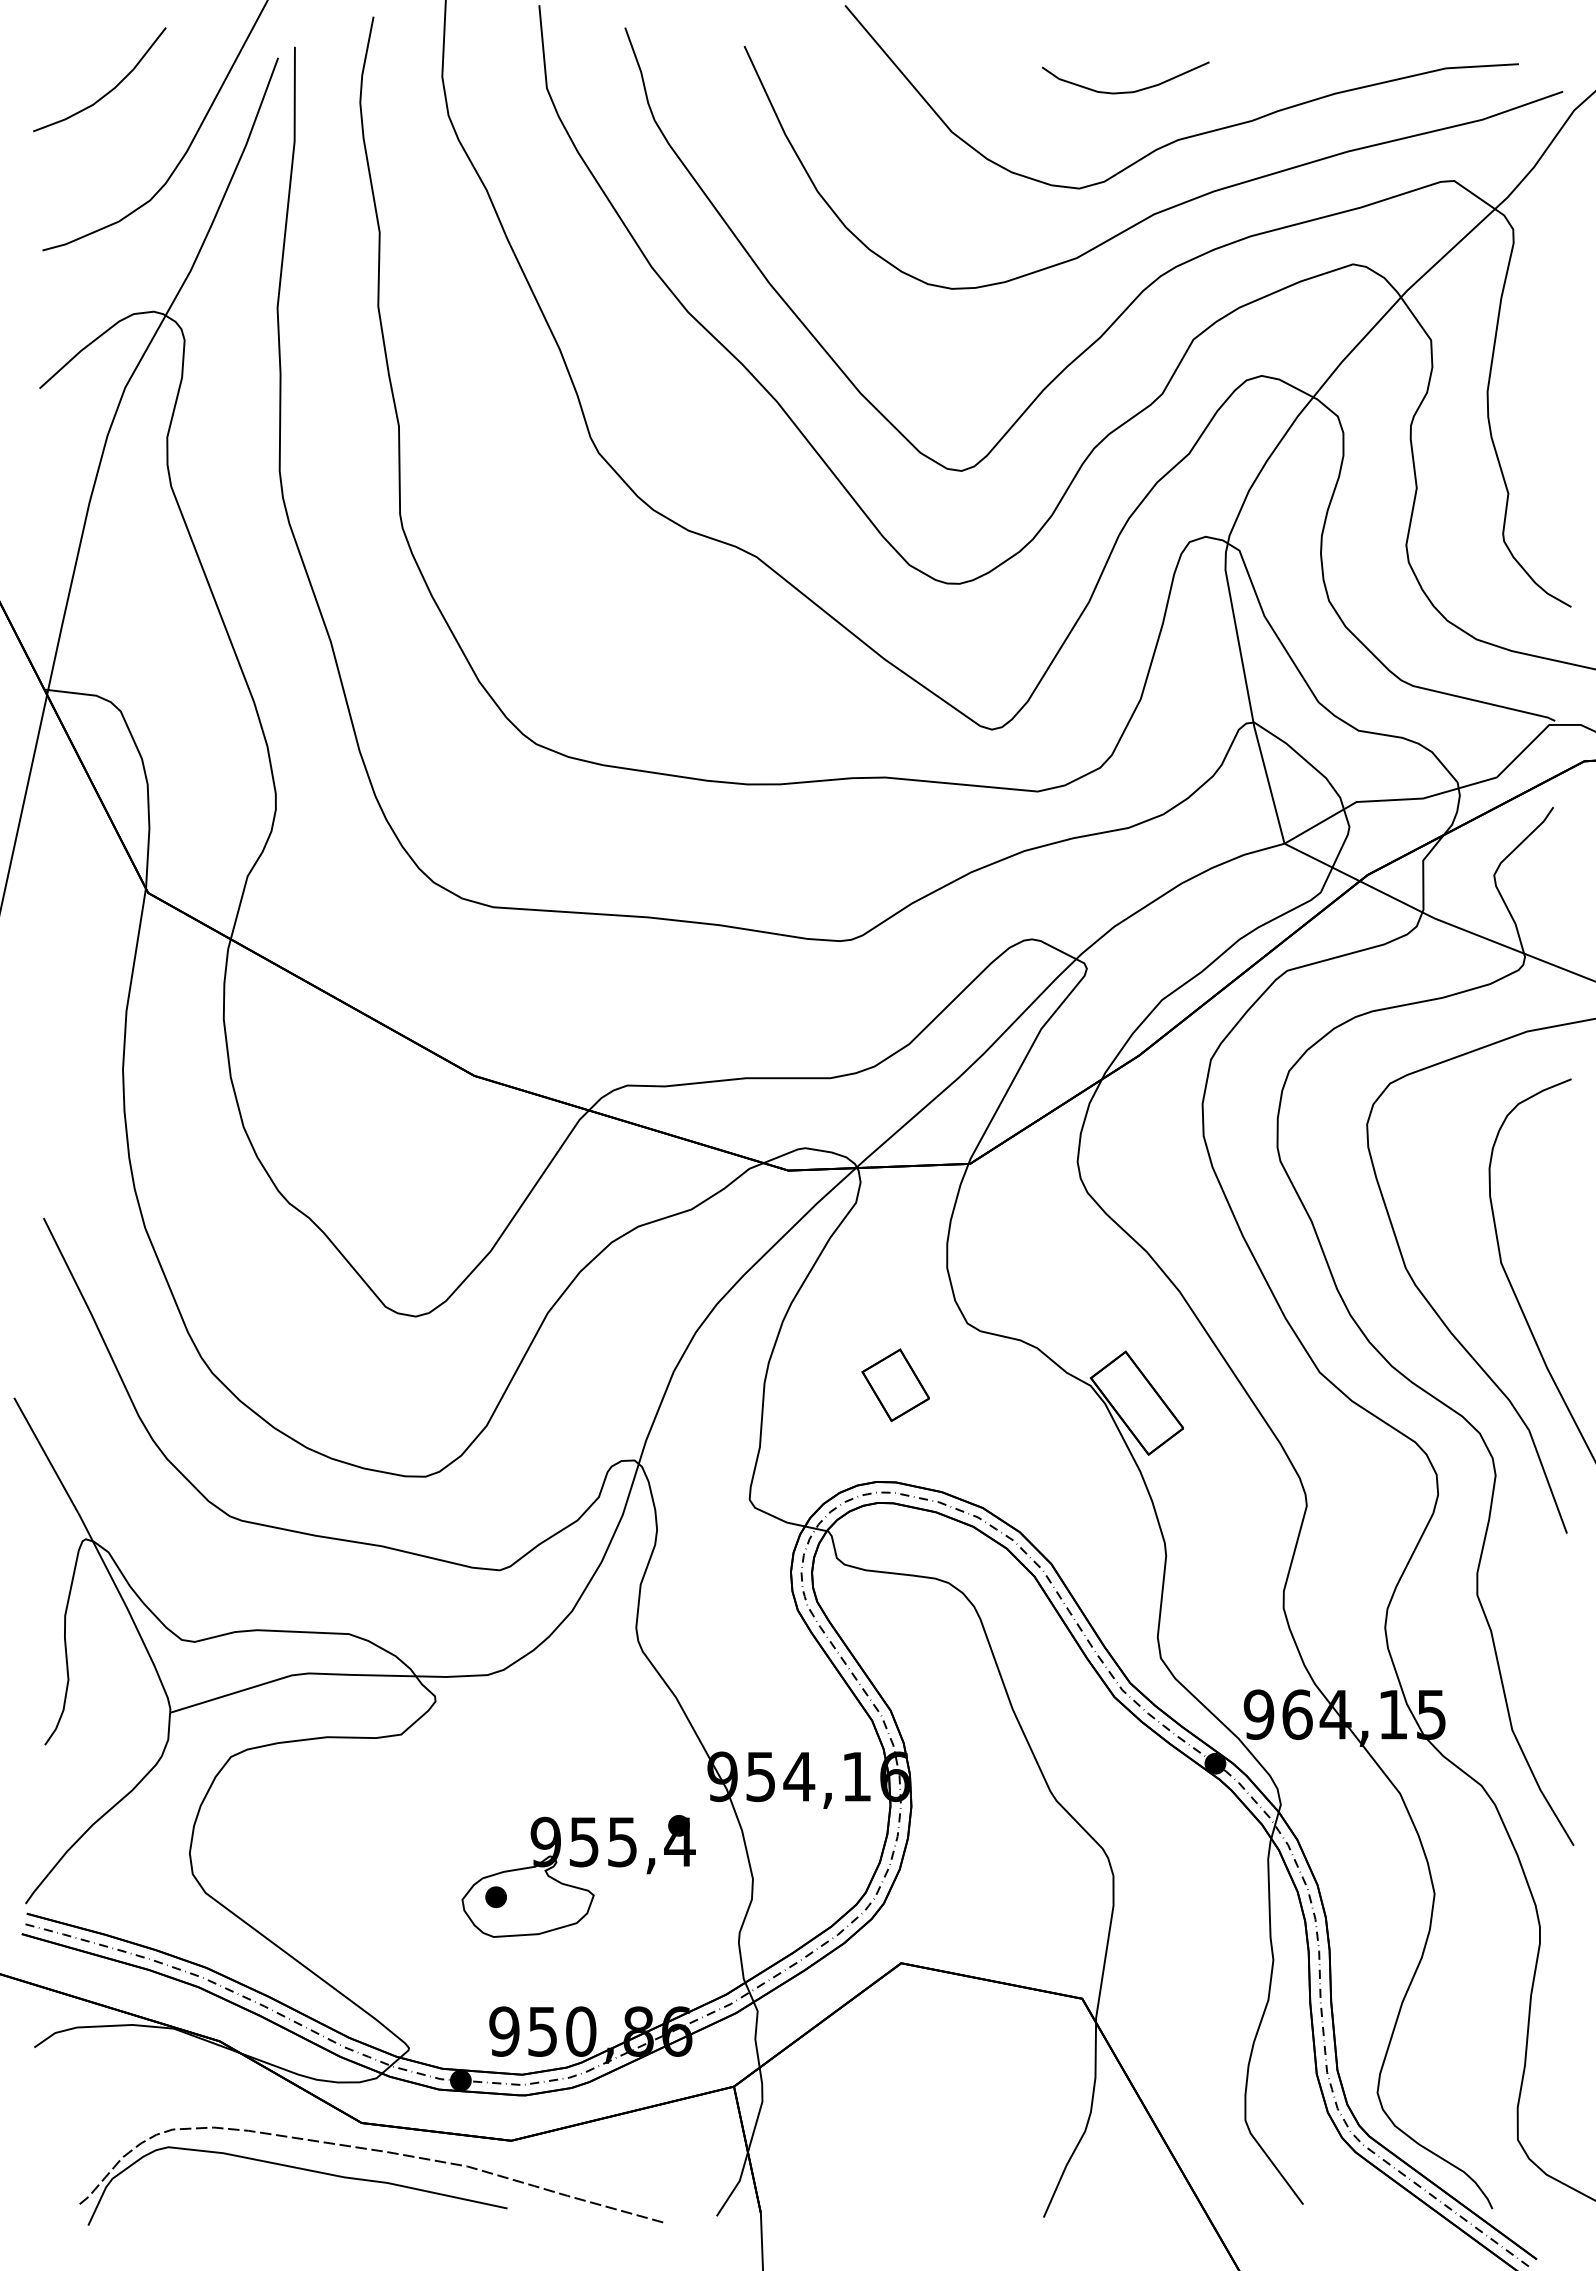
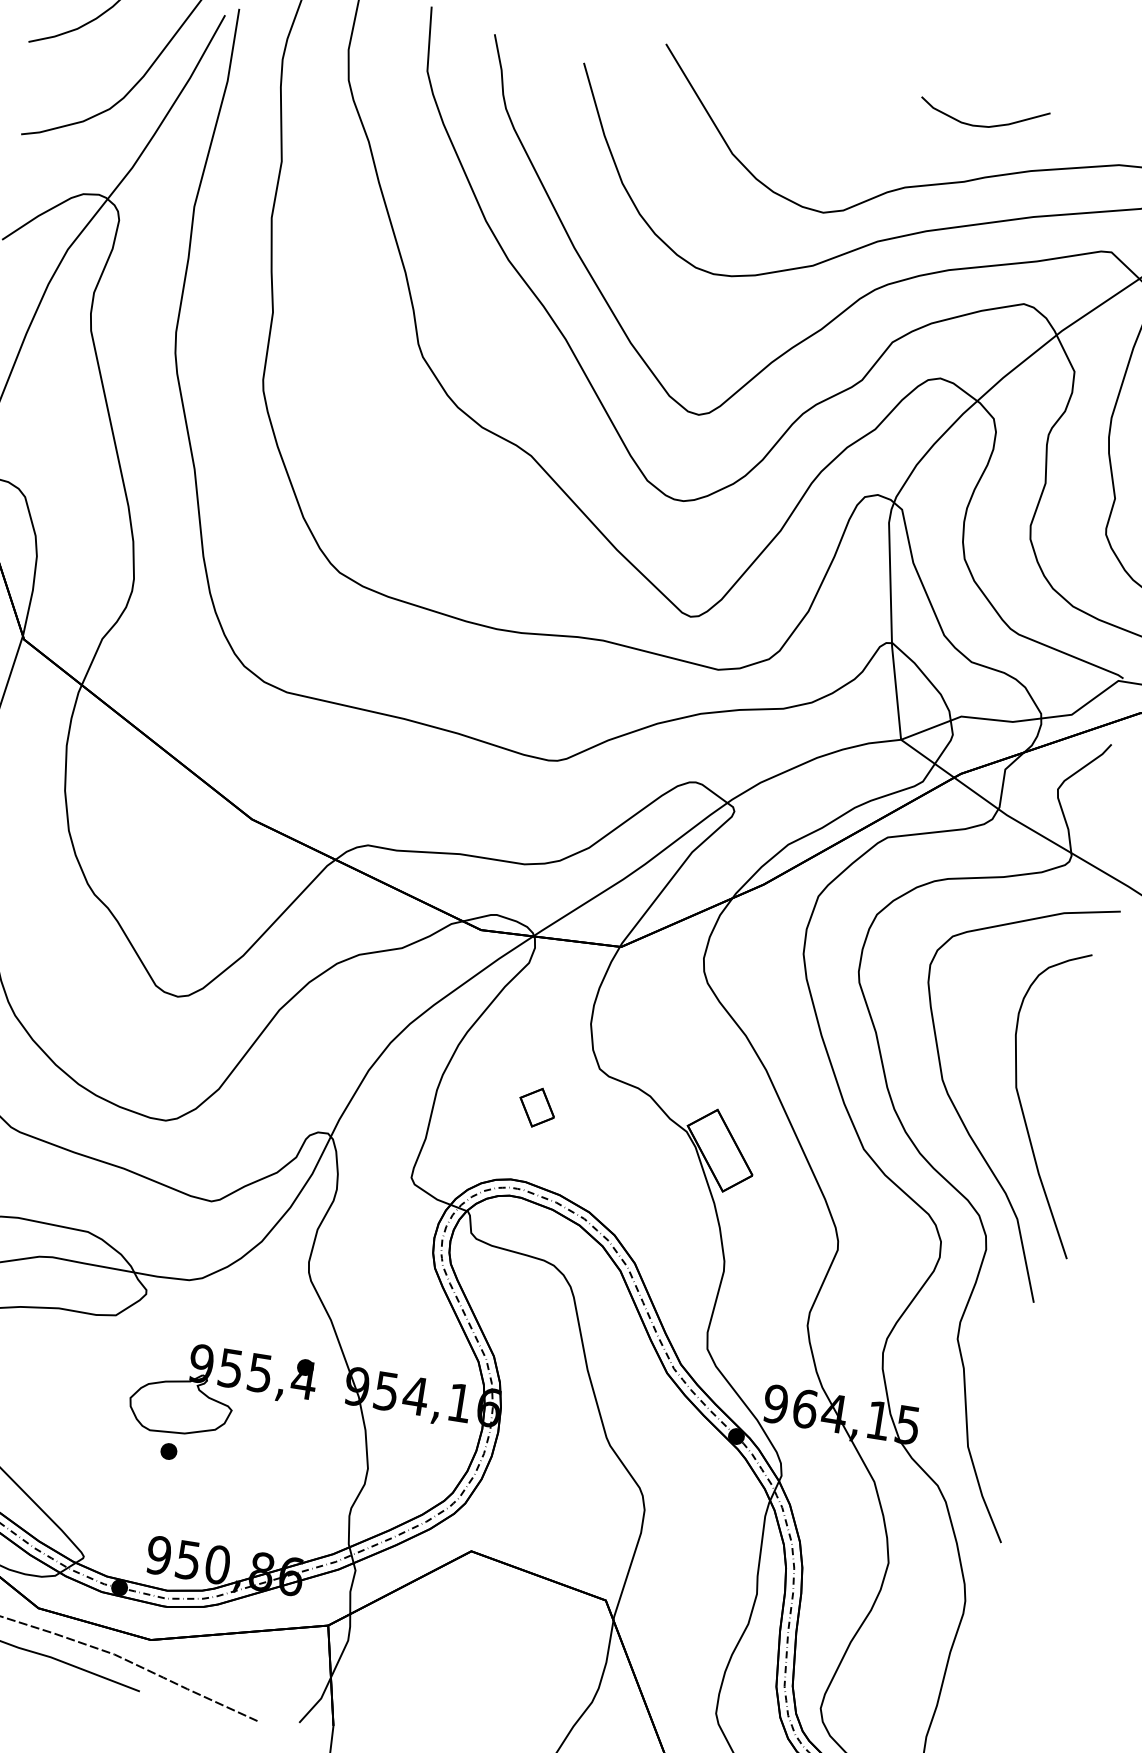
curve: (1125, 91) -> (982, 125), moved
part: (895, 1385) -> (537, 1107), size x0.7
part: (578, 1867) -> (223, 1387), moved

